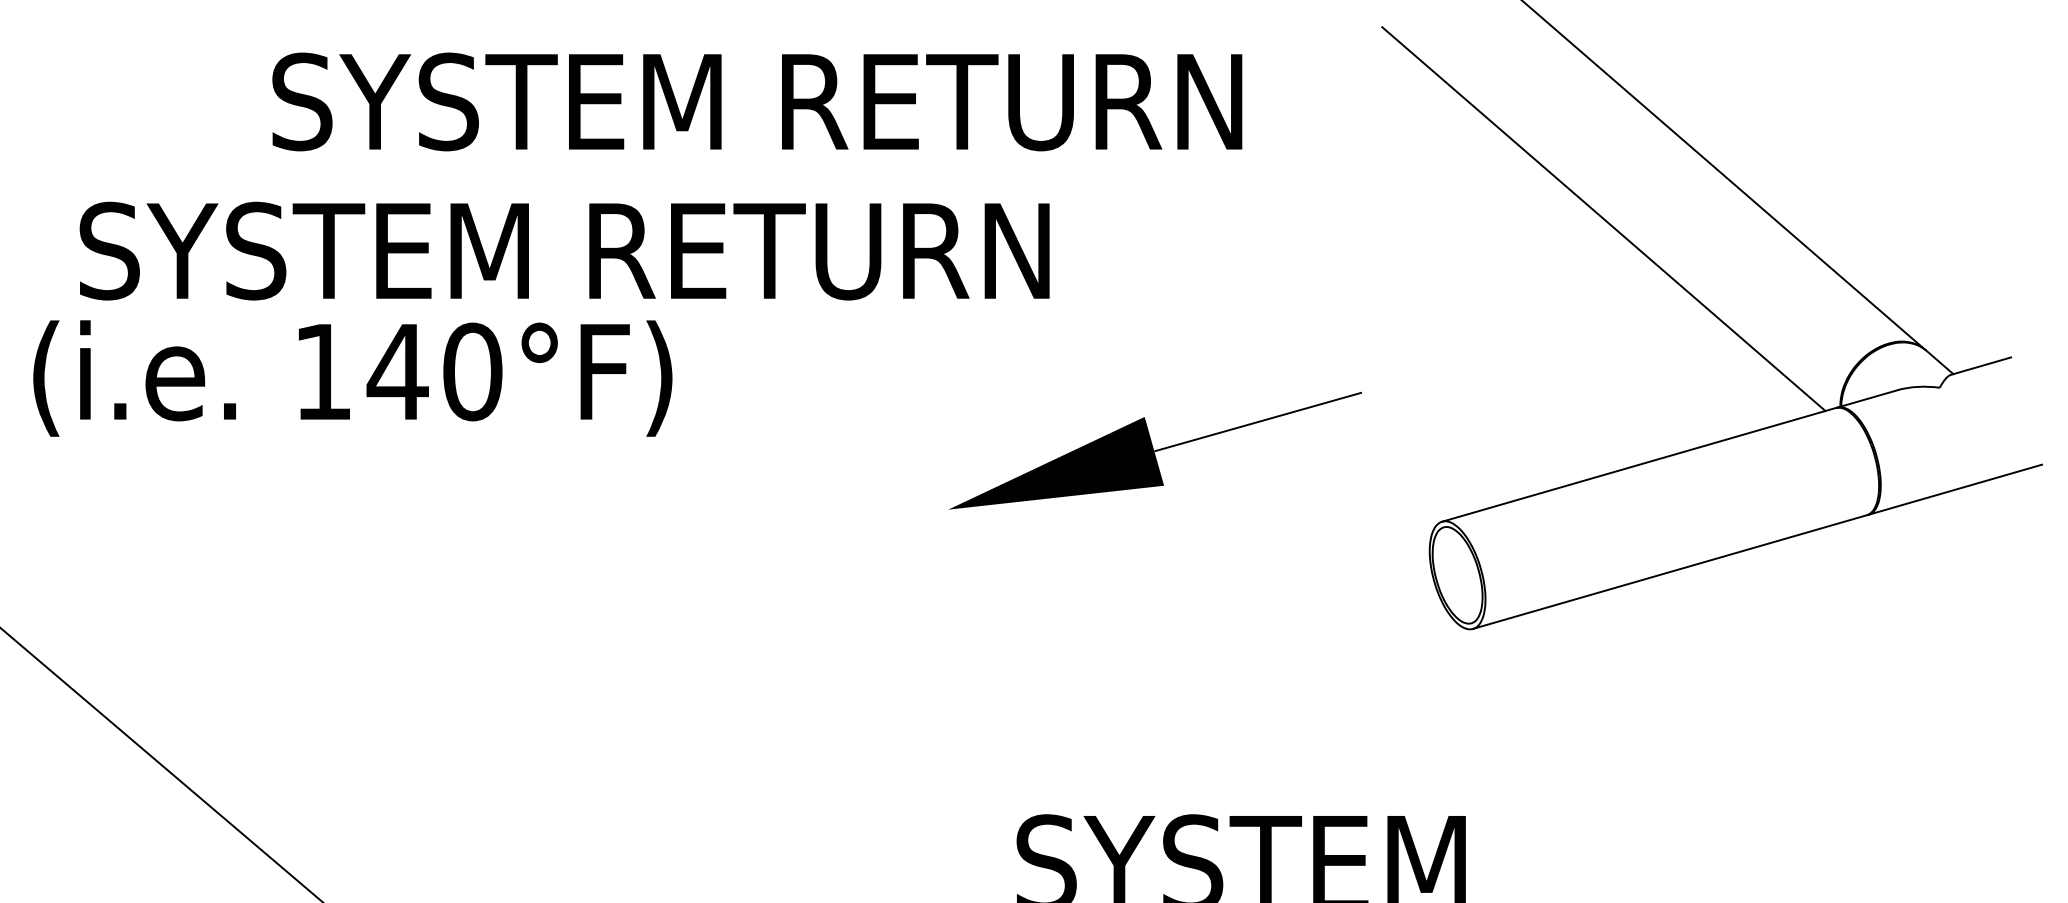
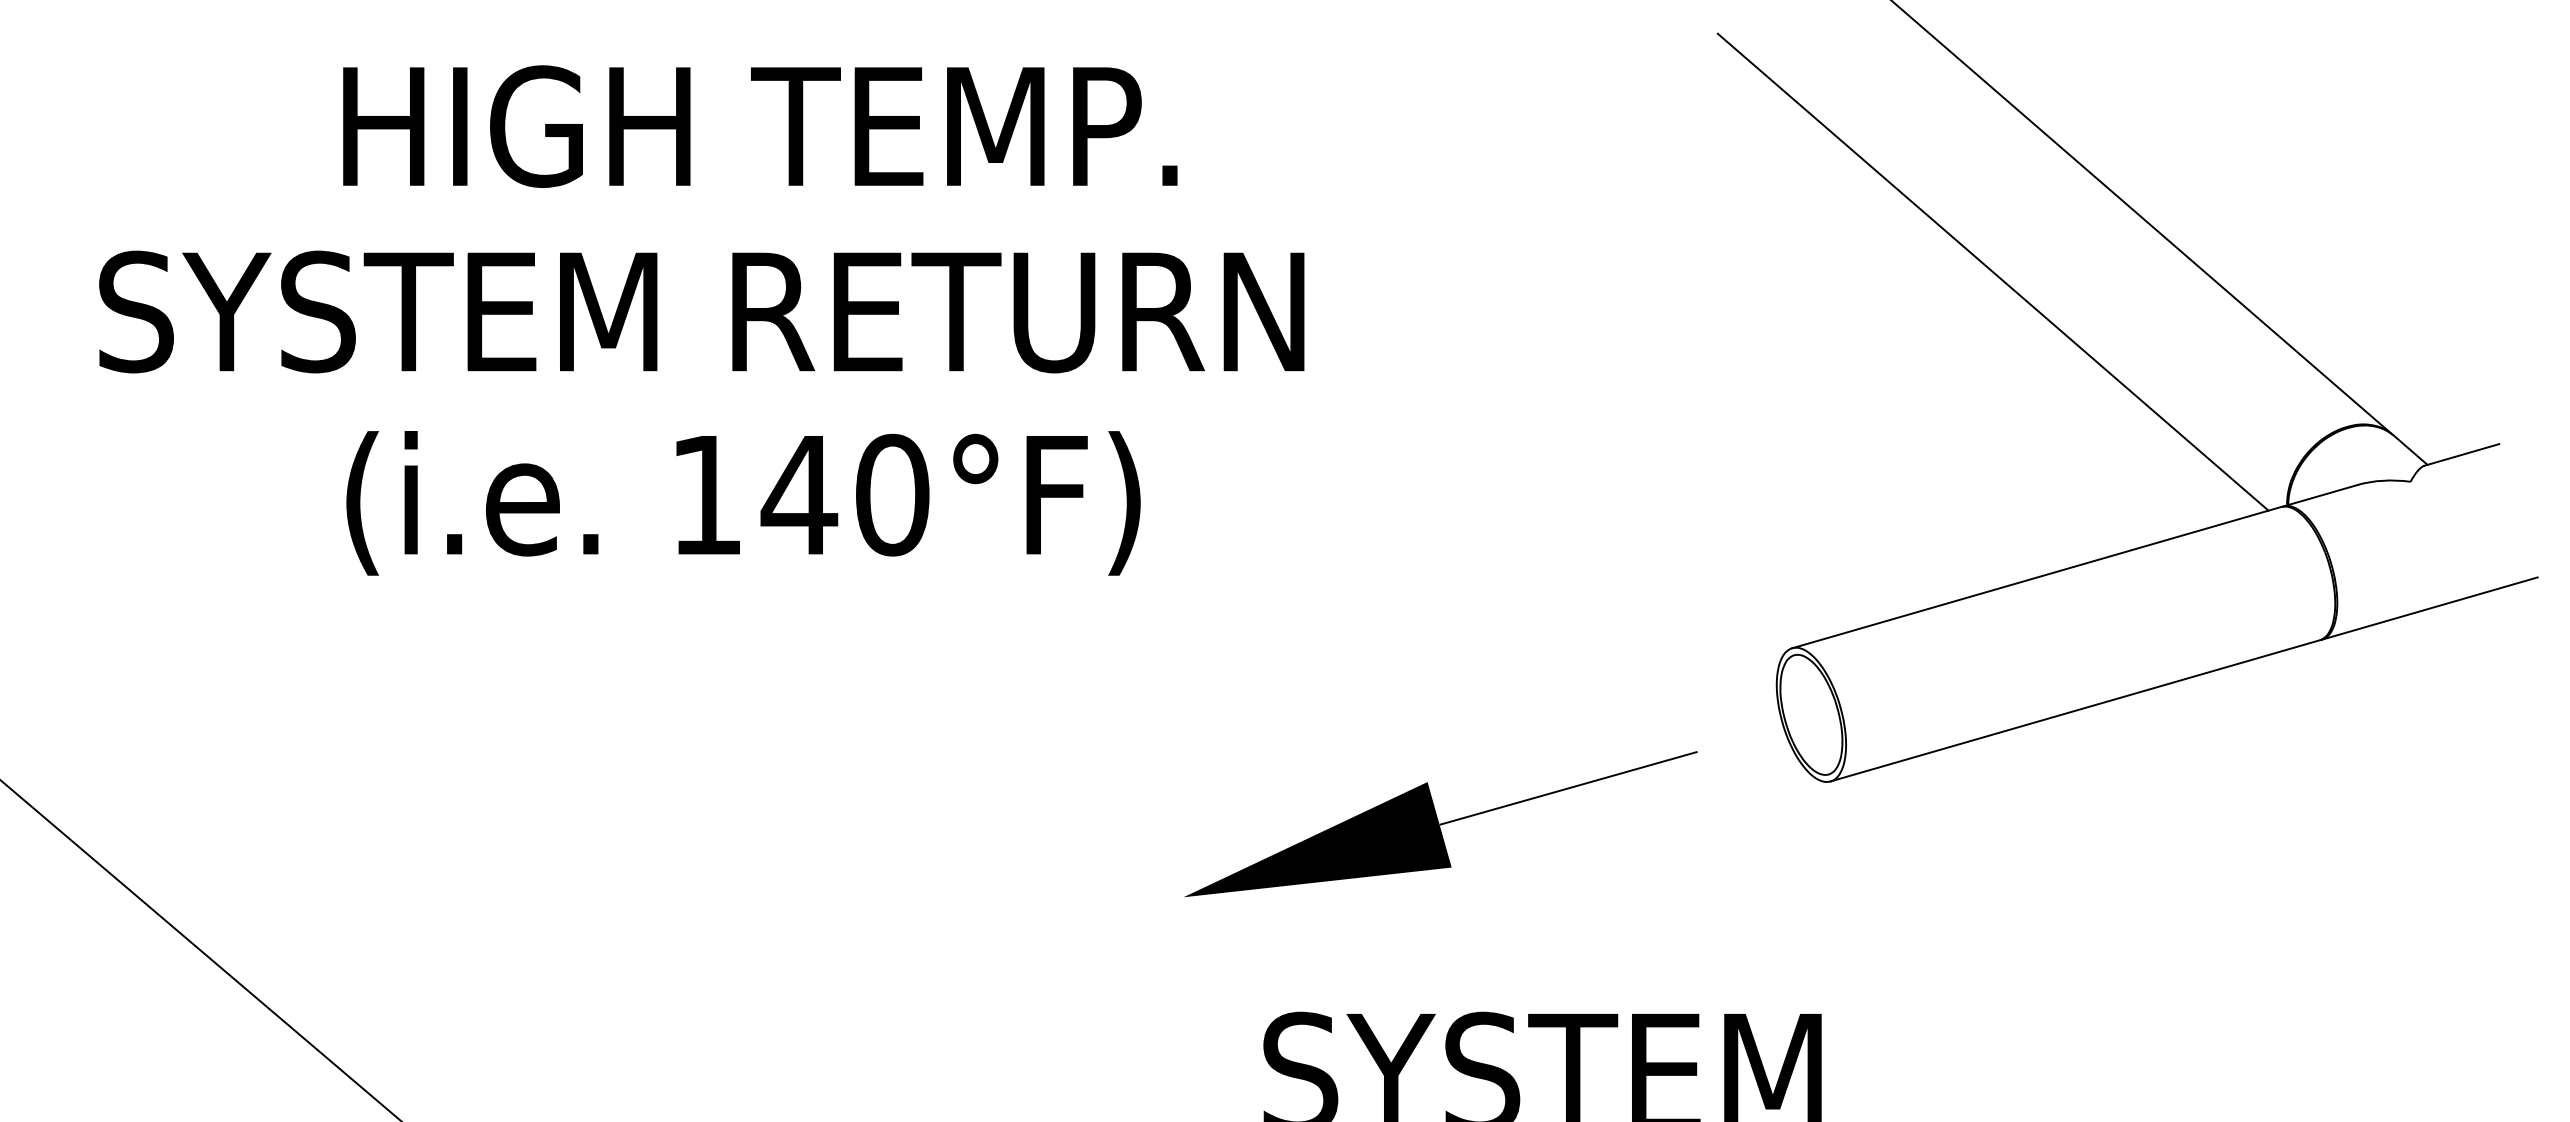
text: (756, 101) -> (940, 126), SYSTEM RETURN -> HIGH TEMP.
text: (352, 378) -> (743, 503), moved
part: (1155, 451) -> (1440, 824), moved

